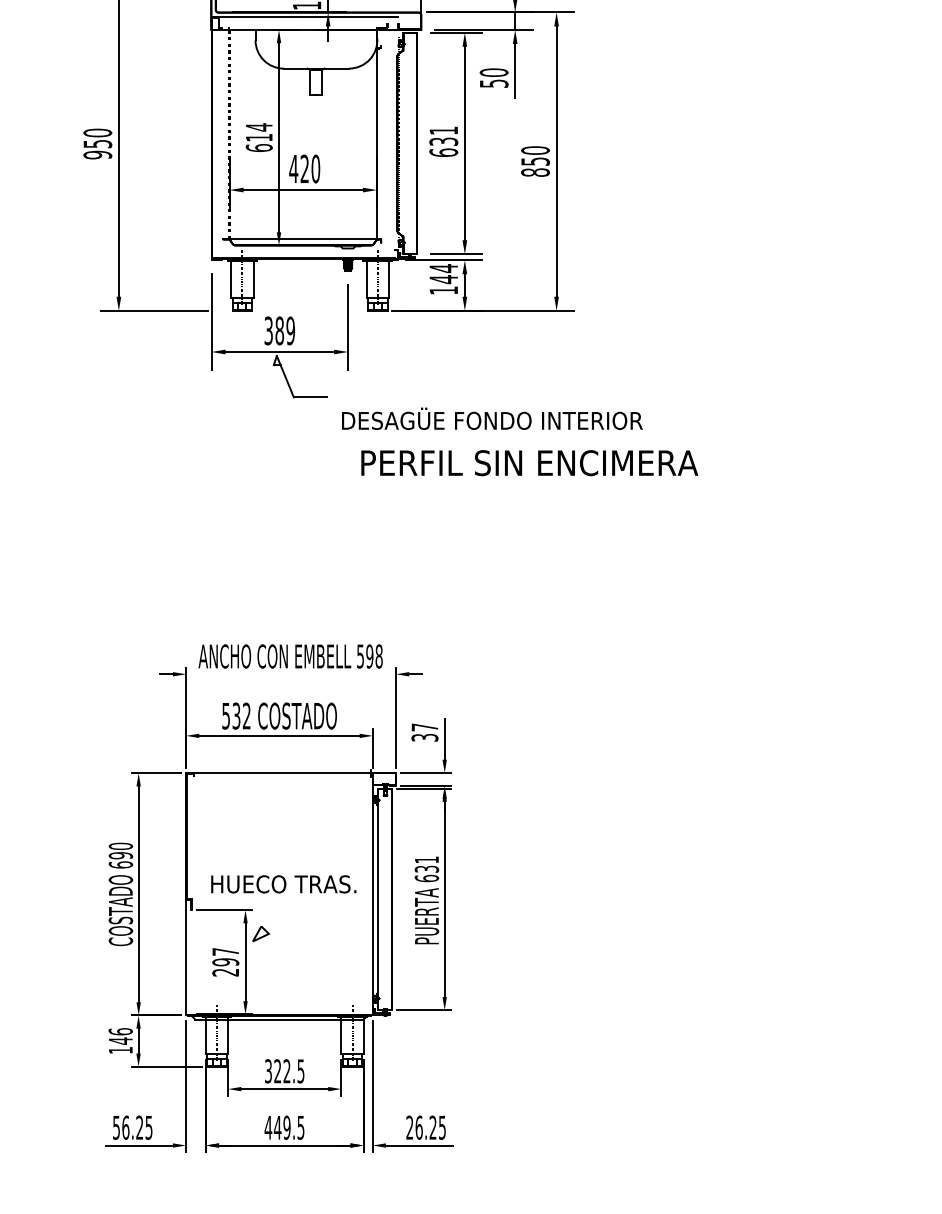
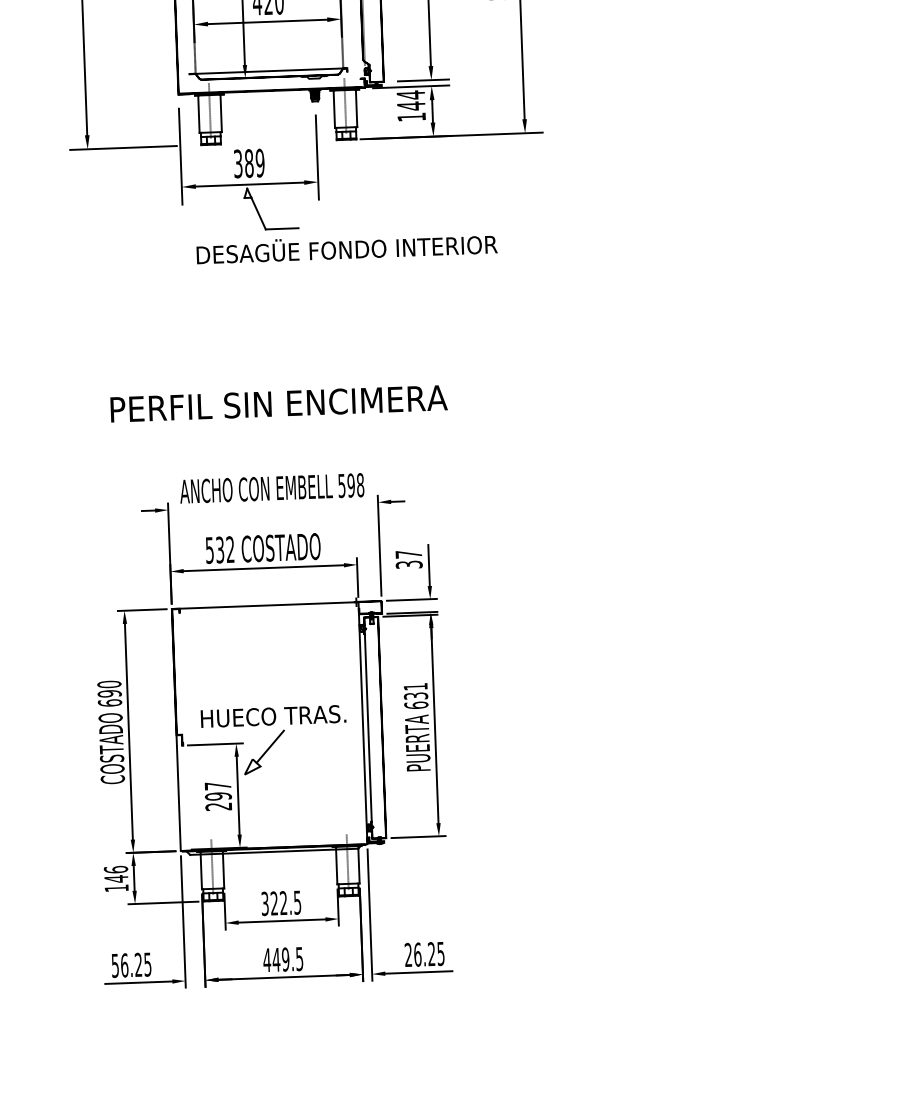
text: (492, 418) -> (347, 247), moved
text: (529, 463) -> (278, 404), moved
line: (279, 914) -> (270, 746), added

